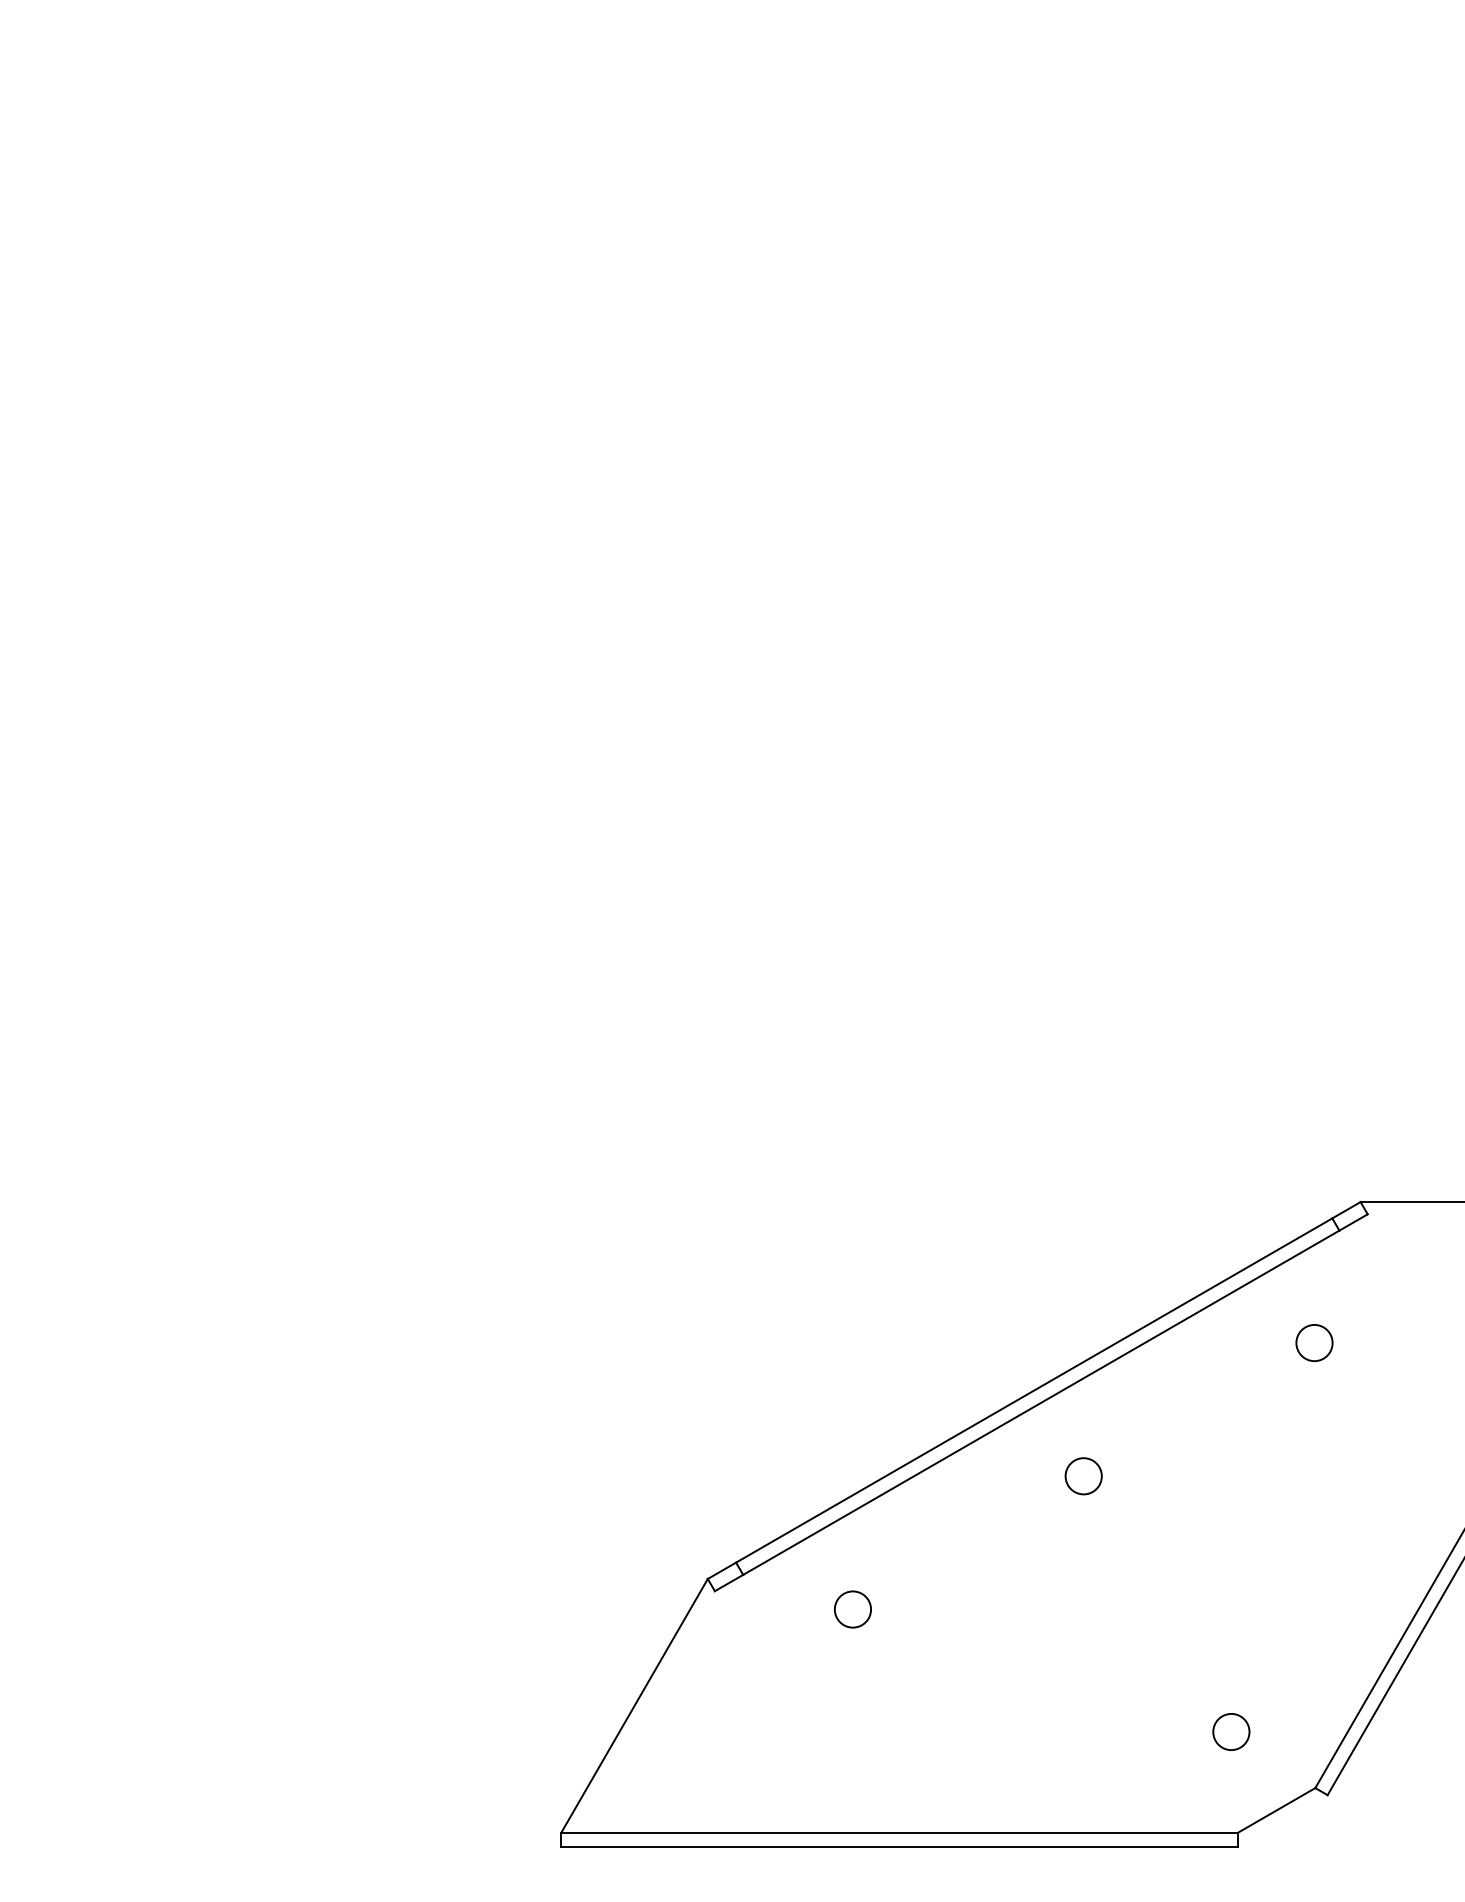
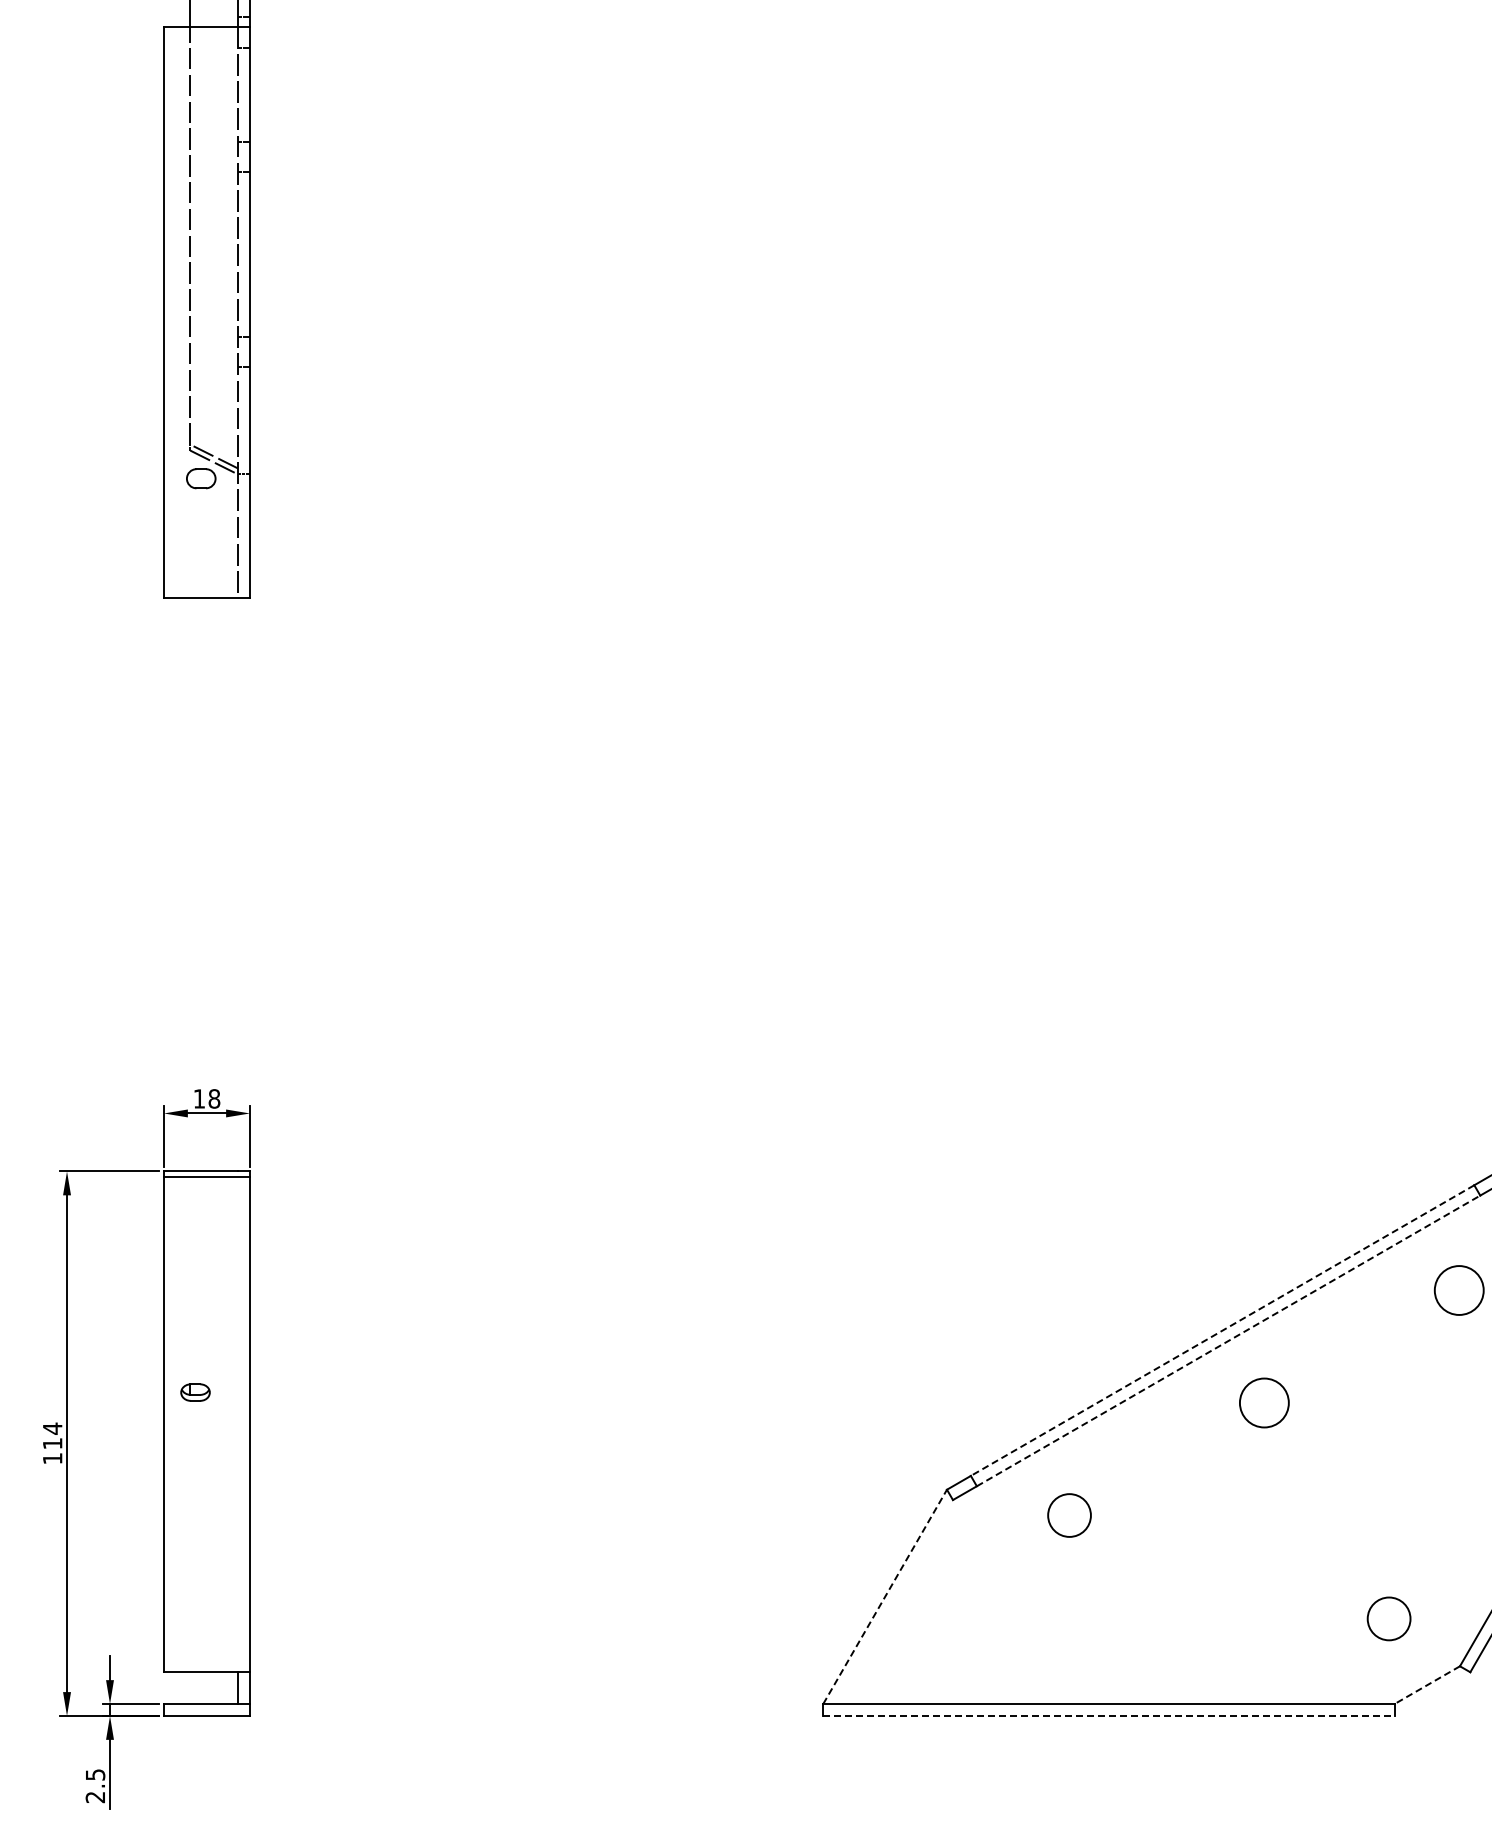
circle: (1313, 1343) -> (1458, 1290), size x1.6
line: (1034, 1390) -> (1222, 1330), solid -> dashed
line: (1041, 1402) -> (1228, 1340), solid -> dashed
circle: (1083, 1475) -> (1264, 1402), size x1.6
circle: (852, 1609) -> (1069, 1515), size x1.4
line: (634, 1705) -> (885, 1596), solid -> dashed
circle: (1230, 1731) -> (1388, 1618), size x1.4
line: (1276, 1810) -> (1427, 1685), solid -> dashed
line: (899, 1846) -> (1108, 1715), solid -> dashed

